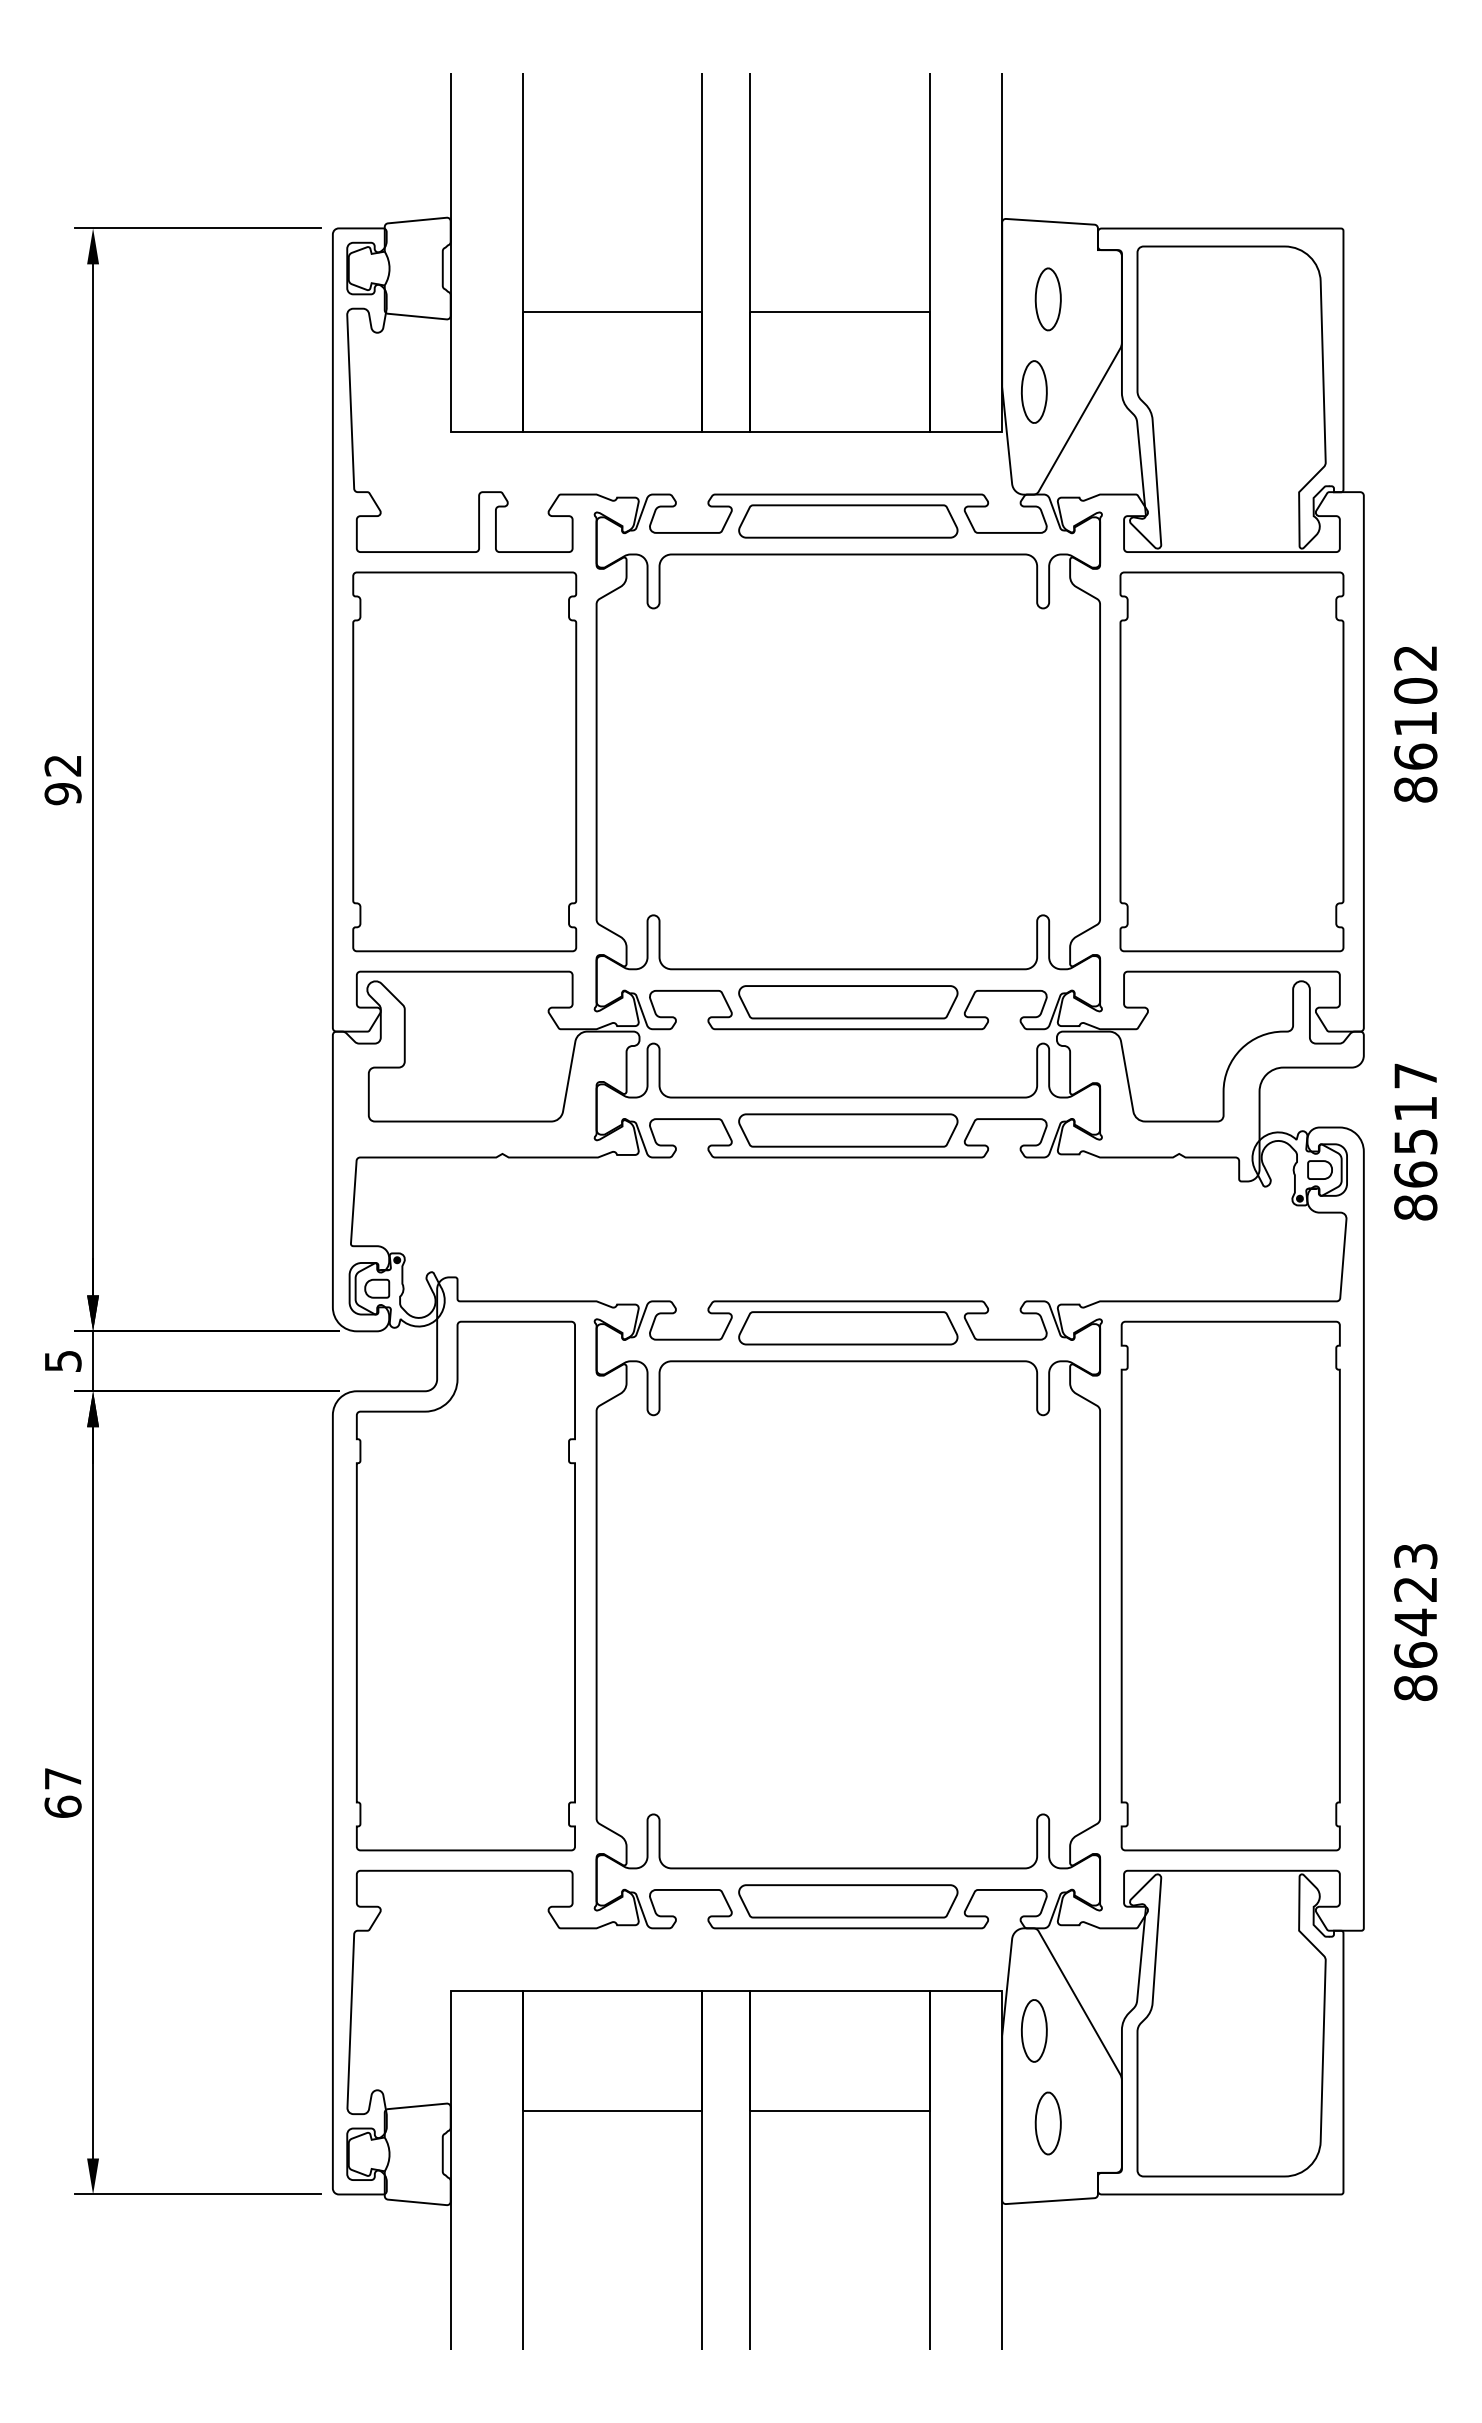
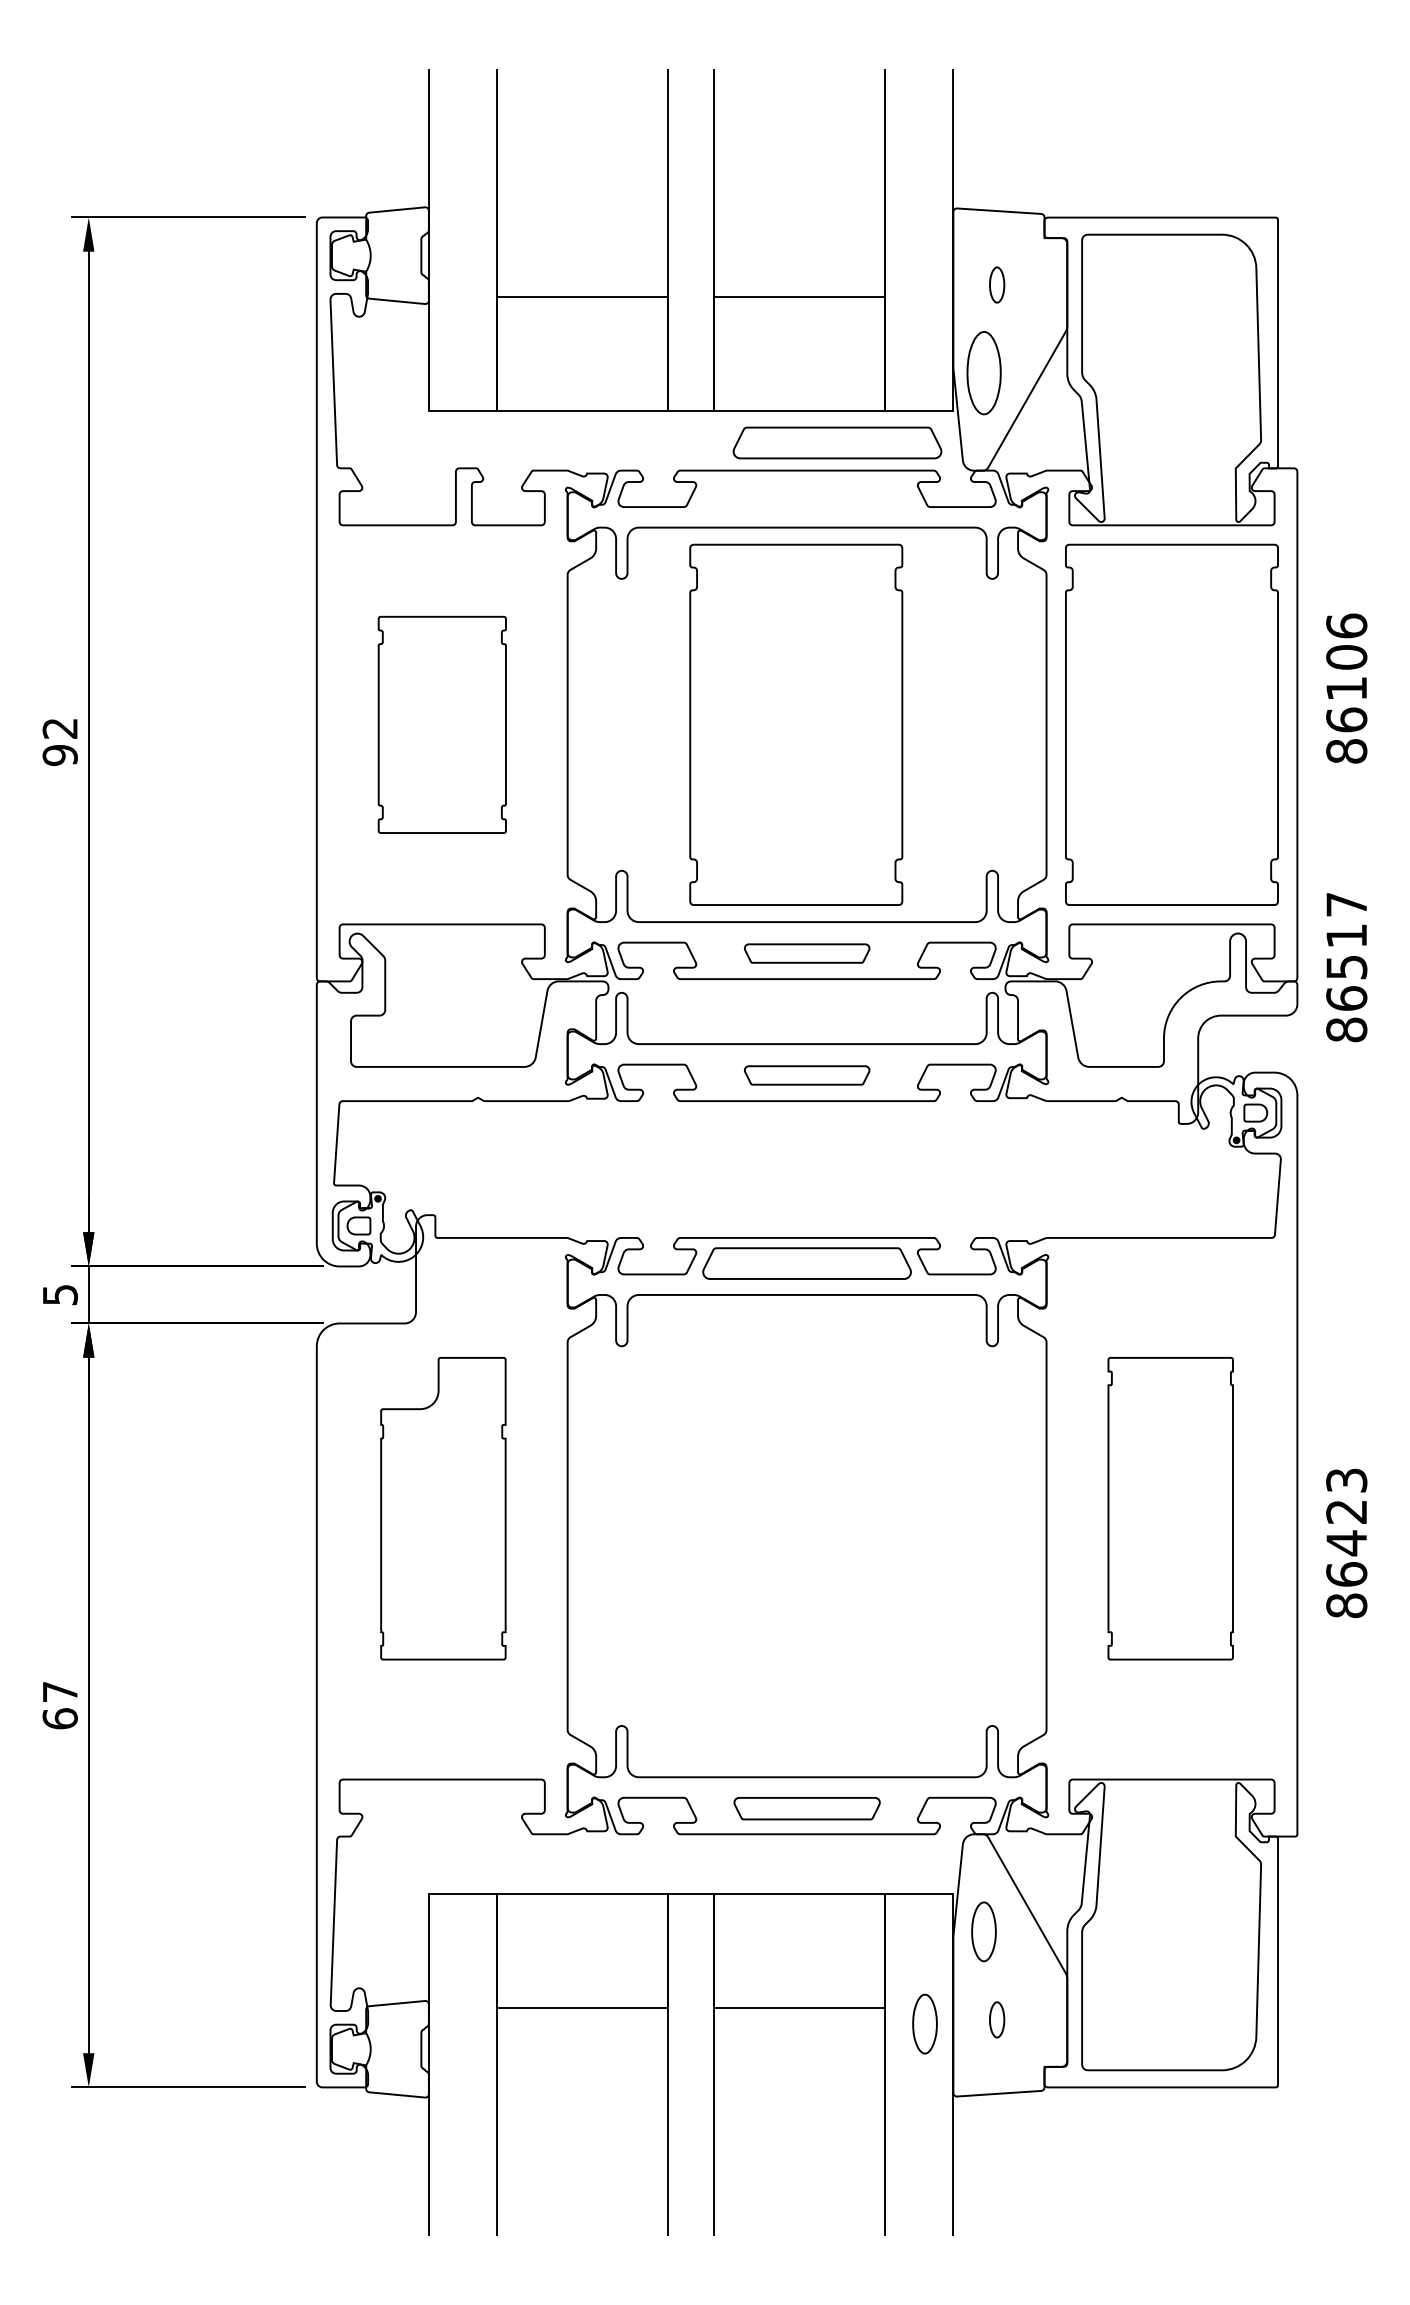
part: (1047, 299) -> (996, 285), size x0.6
part: (1033, 391) -> (983, 372), size x1.4
part: (848, 521) -> (837, 442), moved
text: (1415, 657) -> (1346, 625), 86102 -> 86106
part: (464, 761) -> (442, 724), size x0.6
part: (836, 761) -> (795, 724), added
part: (848, 1002) -> (807, 953), size x0.6
part: (848, 1130) -> (807, 1075), size x0.6
text: (1415, 1141) -> (1346, 967), moved
part: (465, 1585) -> (442, 1508), size x0.6
part: (1230, 1585) -> (1170, 1508), size x0.6
part: (848, 1901) -> (807, 1808), size x0.7
part: (1047, 2123) -> (996, 2019), size x0.6
part: (971, 2127) -> (924, 2023), added

